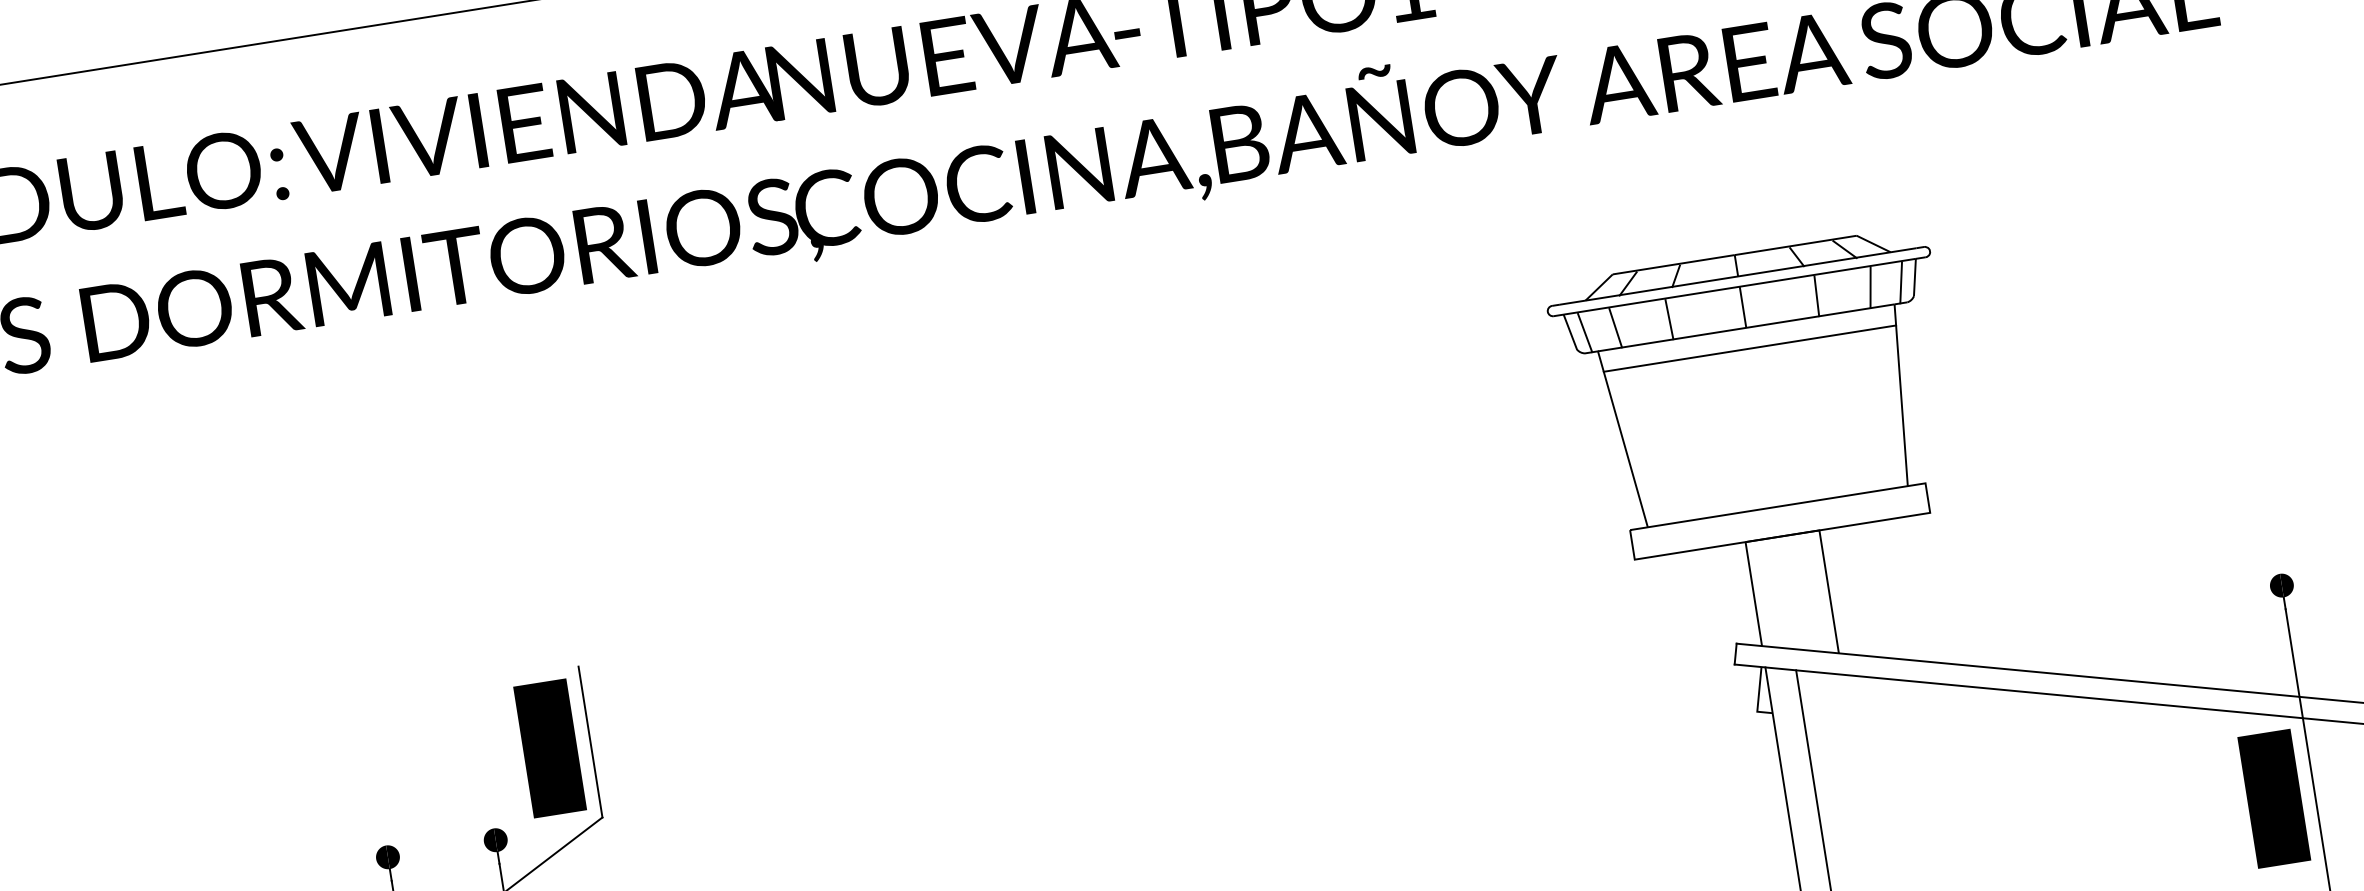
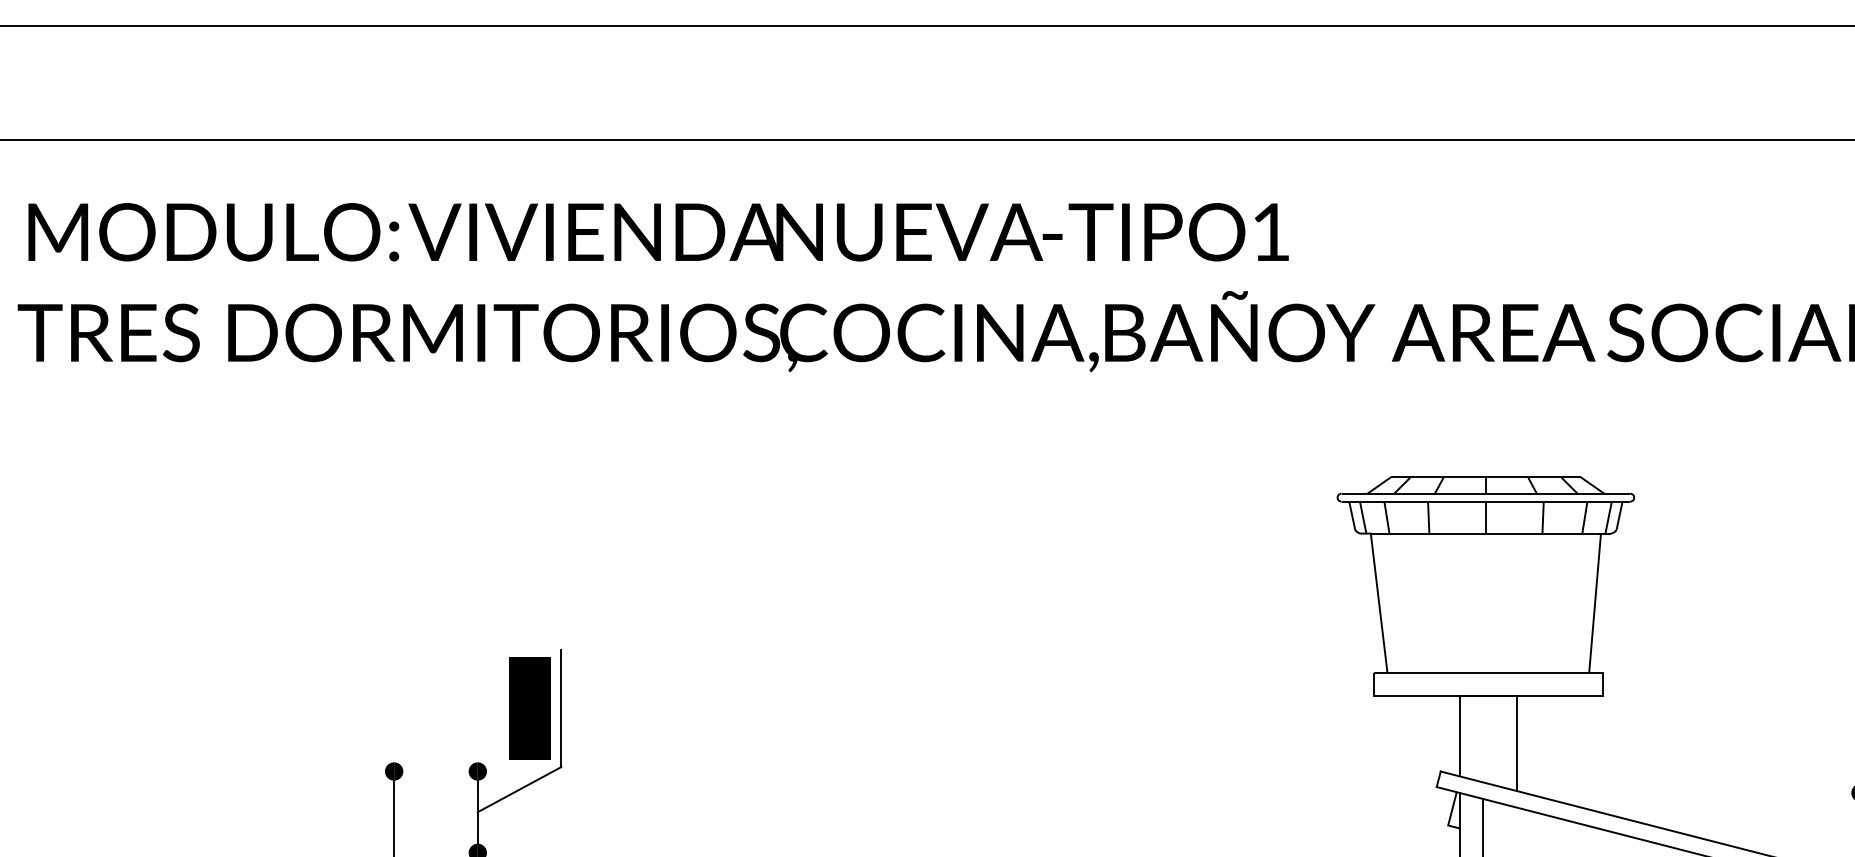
line: (1749, 348) -> (1485, 549), removed

